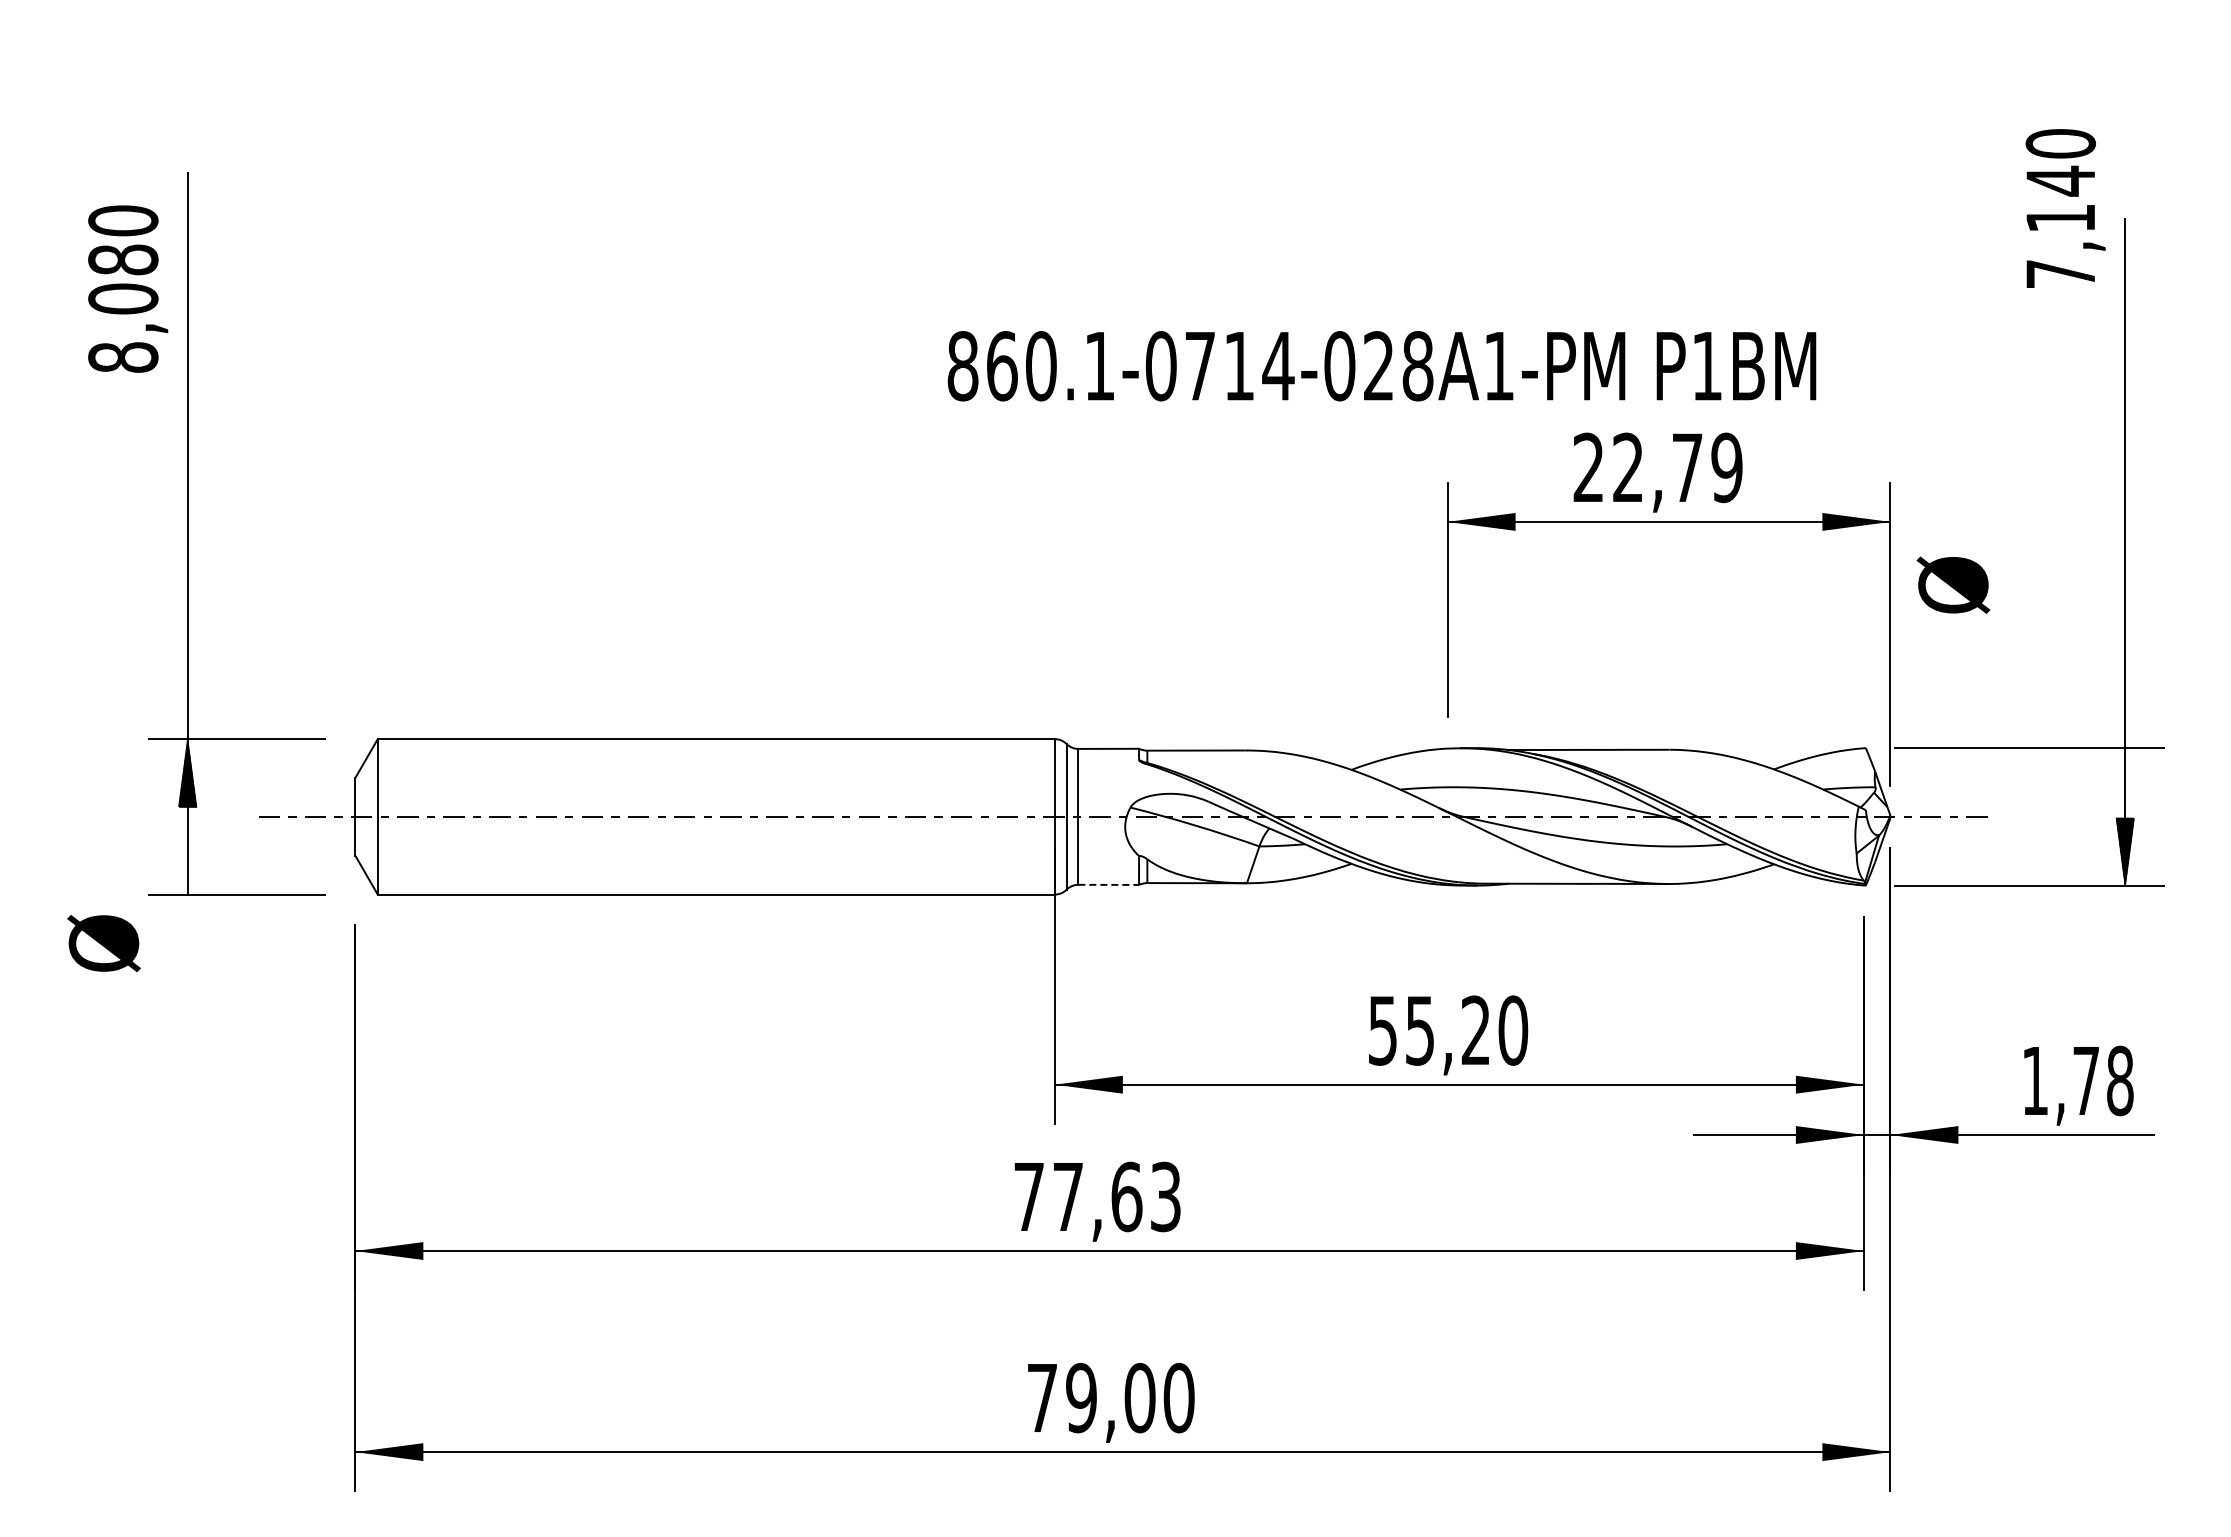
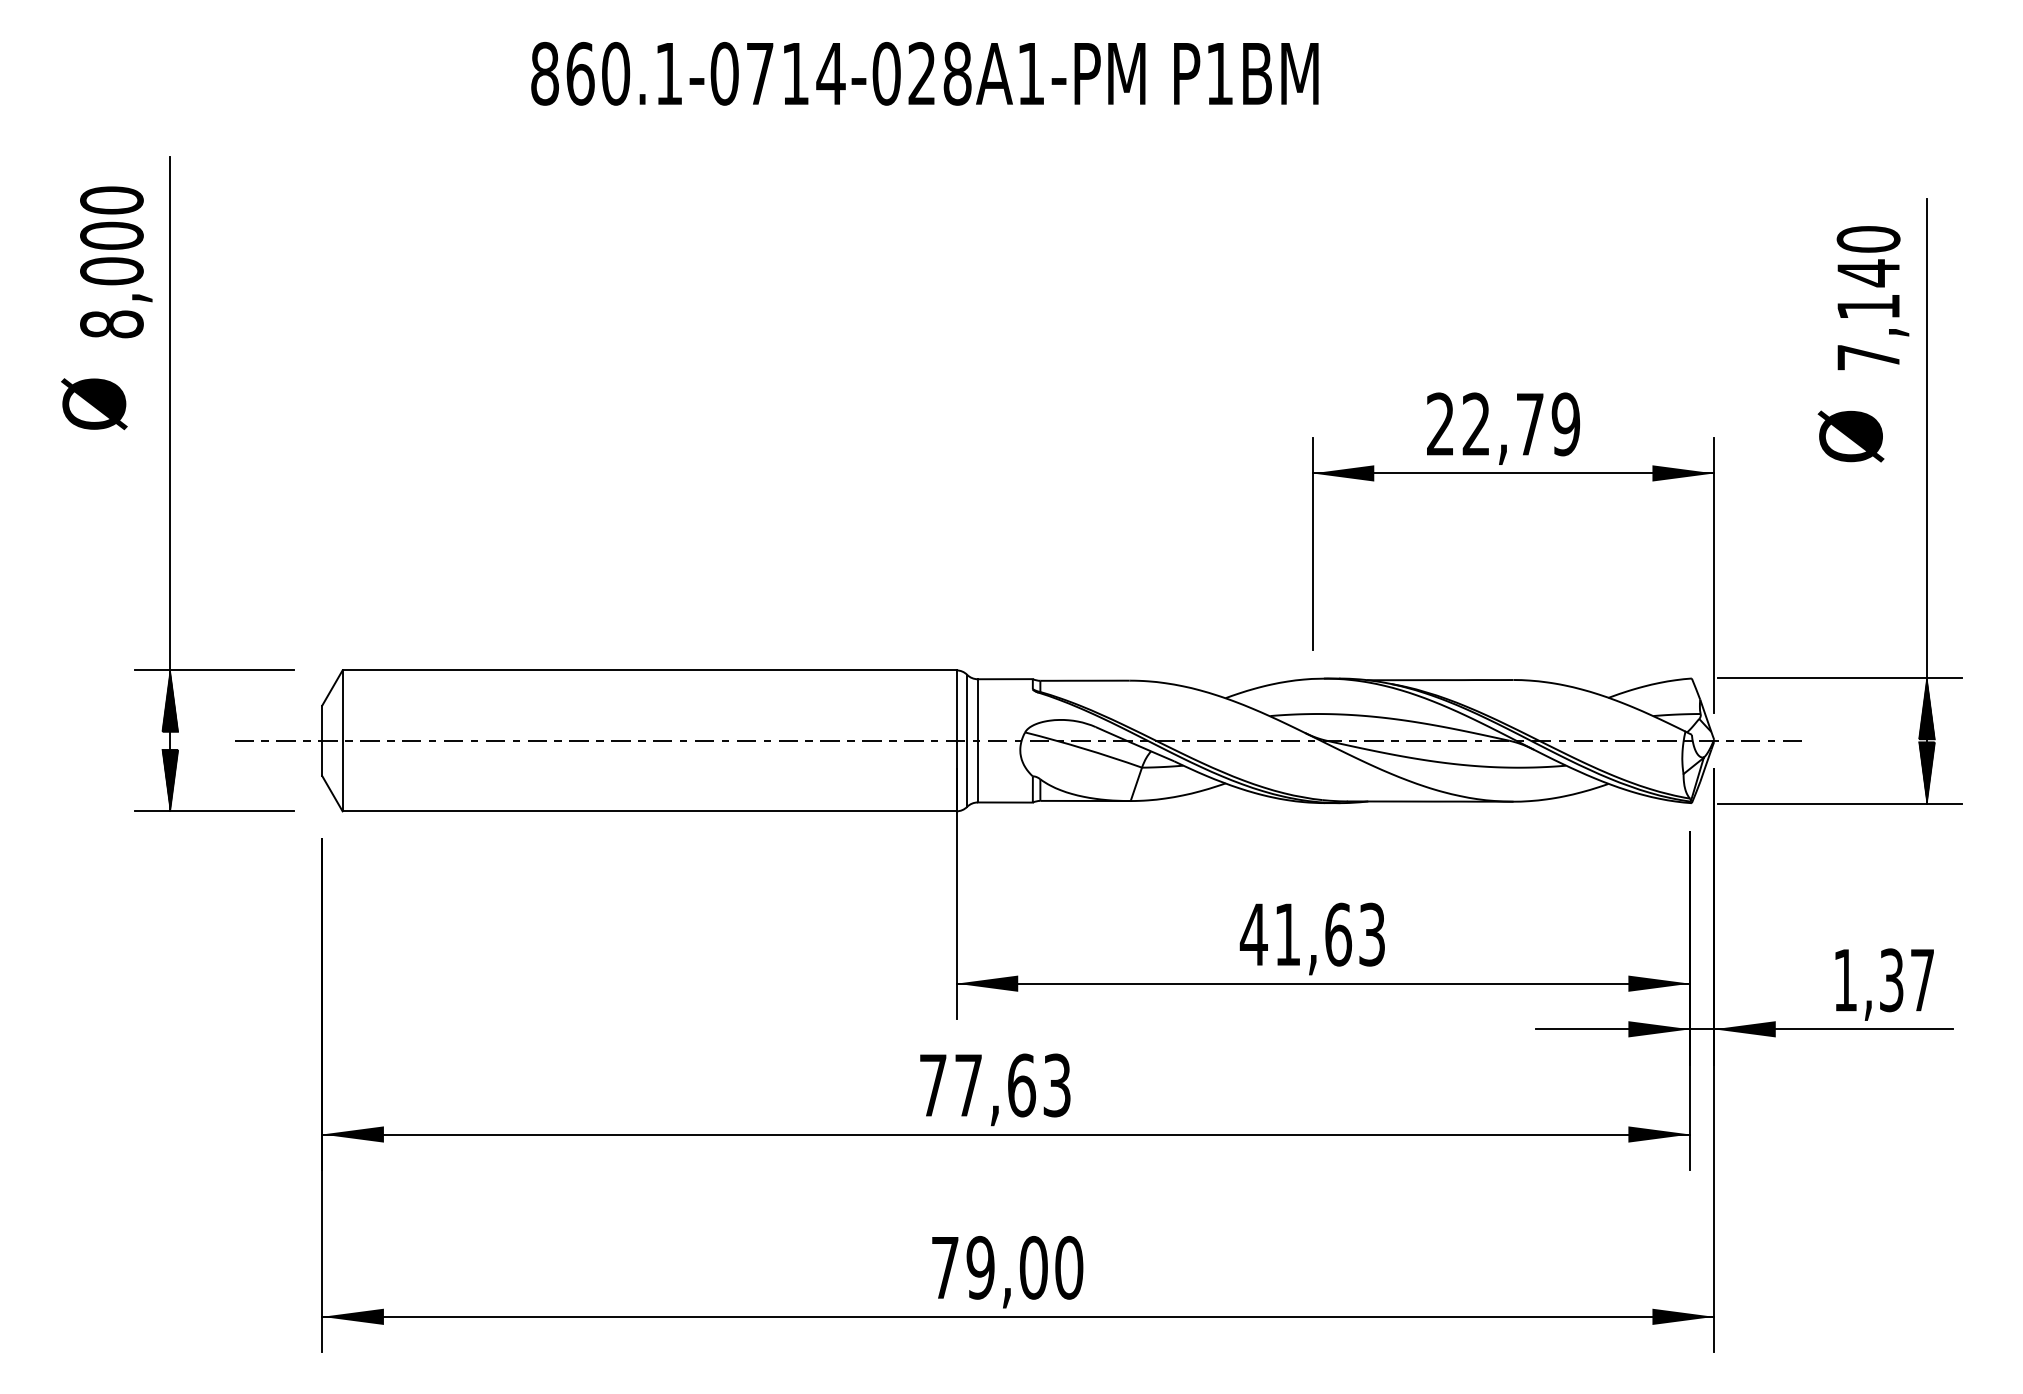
text: (2065, 208) -> (1872, 298), moved
text: (123, 259) -> (112, 235), 8,080 -> 8,000
text: (1381, 366) -> (924, 74), moved
text: (1953, 584) -> (1851, 435), moved
hatch: (2125, 781) -> (1927, 708), added
hatch: (187, 860) -> (170, 780), added
line: (1109, 884) -> (1006, 802), dashed -> solid
text: (103, 943) -> (93, 404), moved
text: (1447, 1030) -> (1312, 934), 55,20 -> 41,63
text: (2103, 1080) -> (1907, 979), 1,78 -> 1,37

